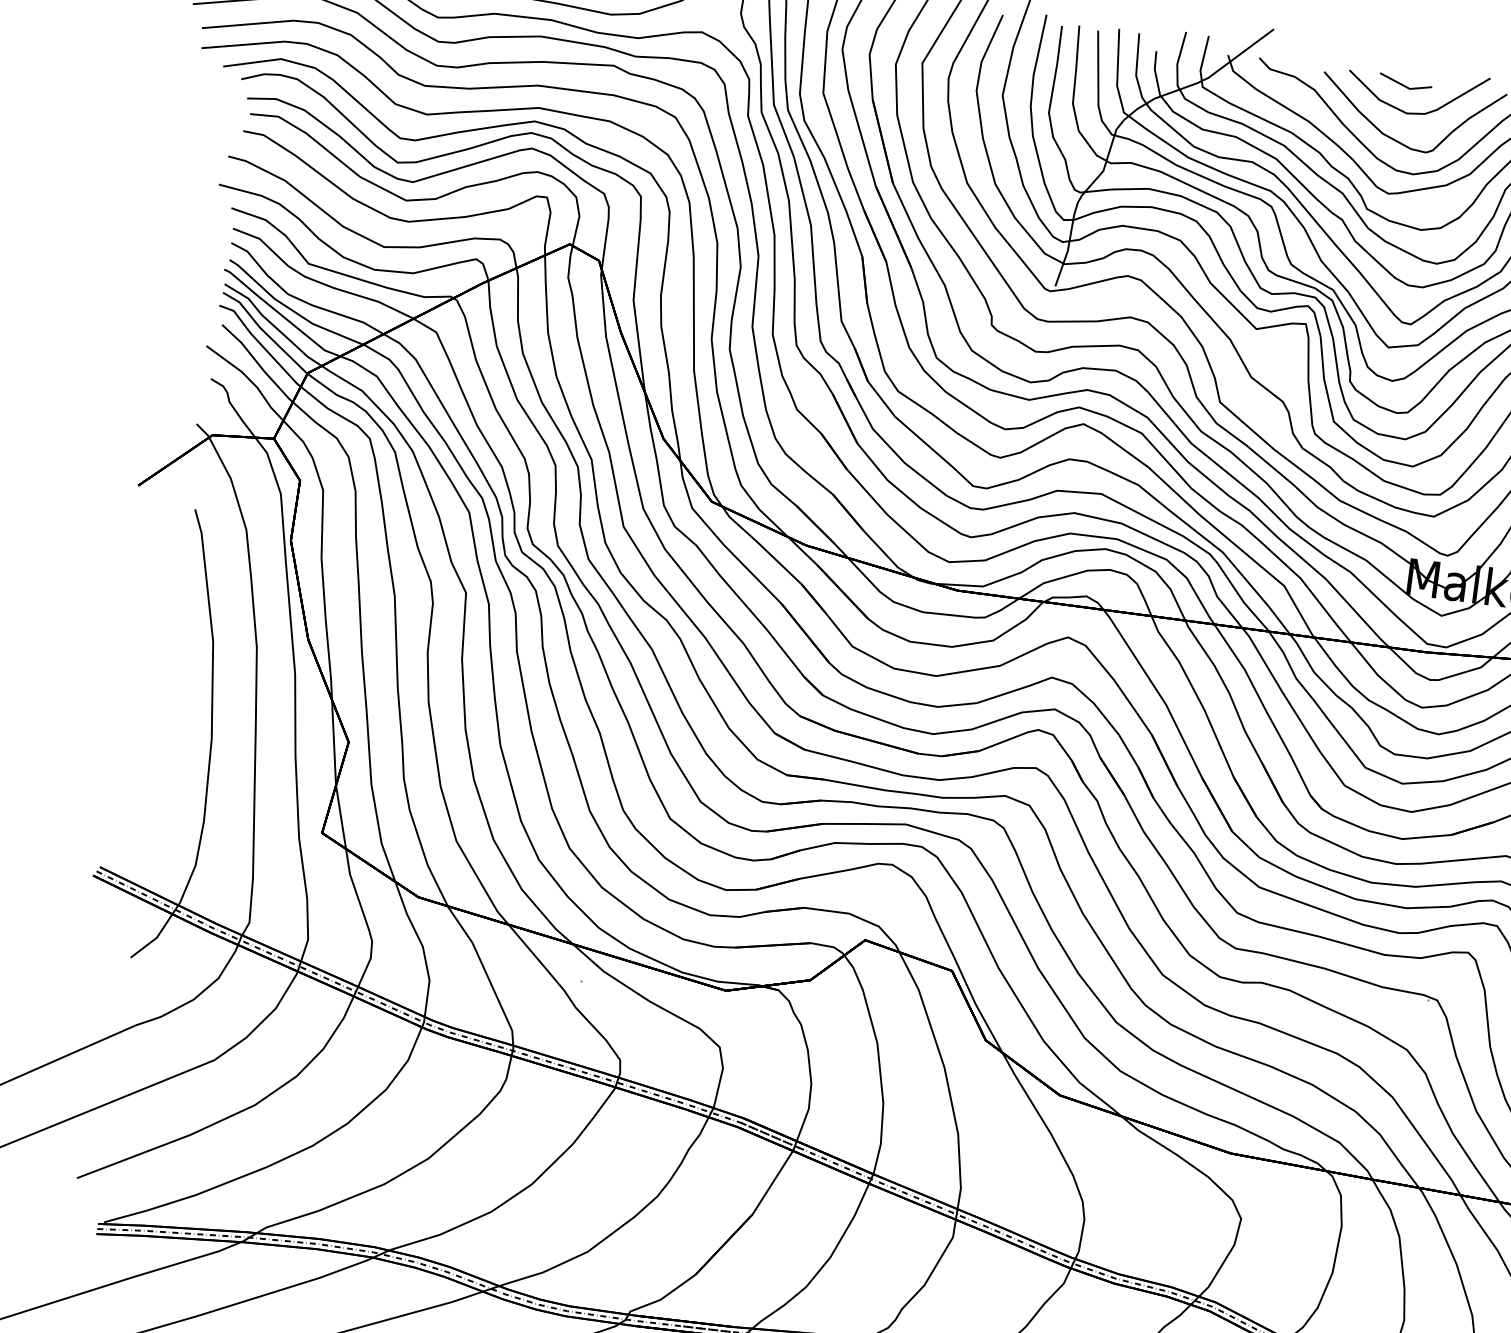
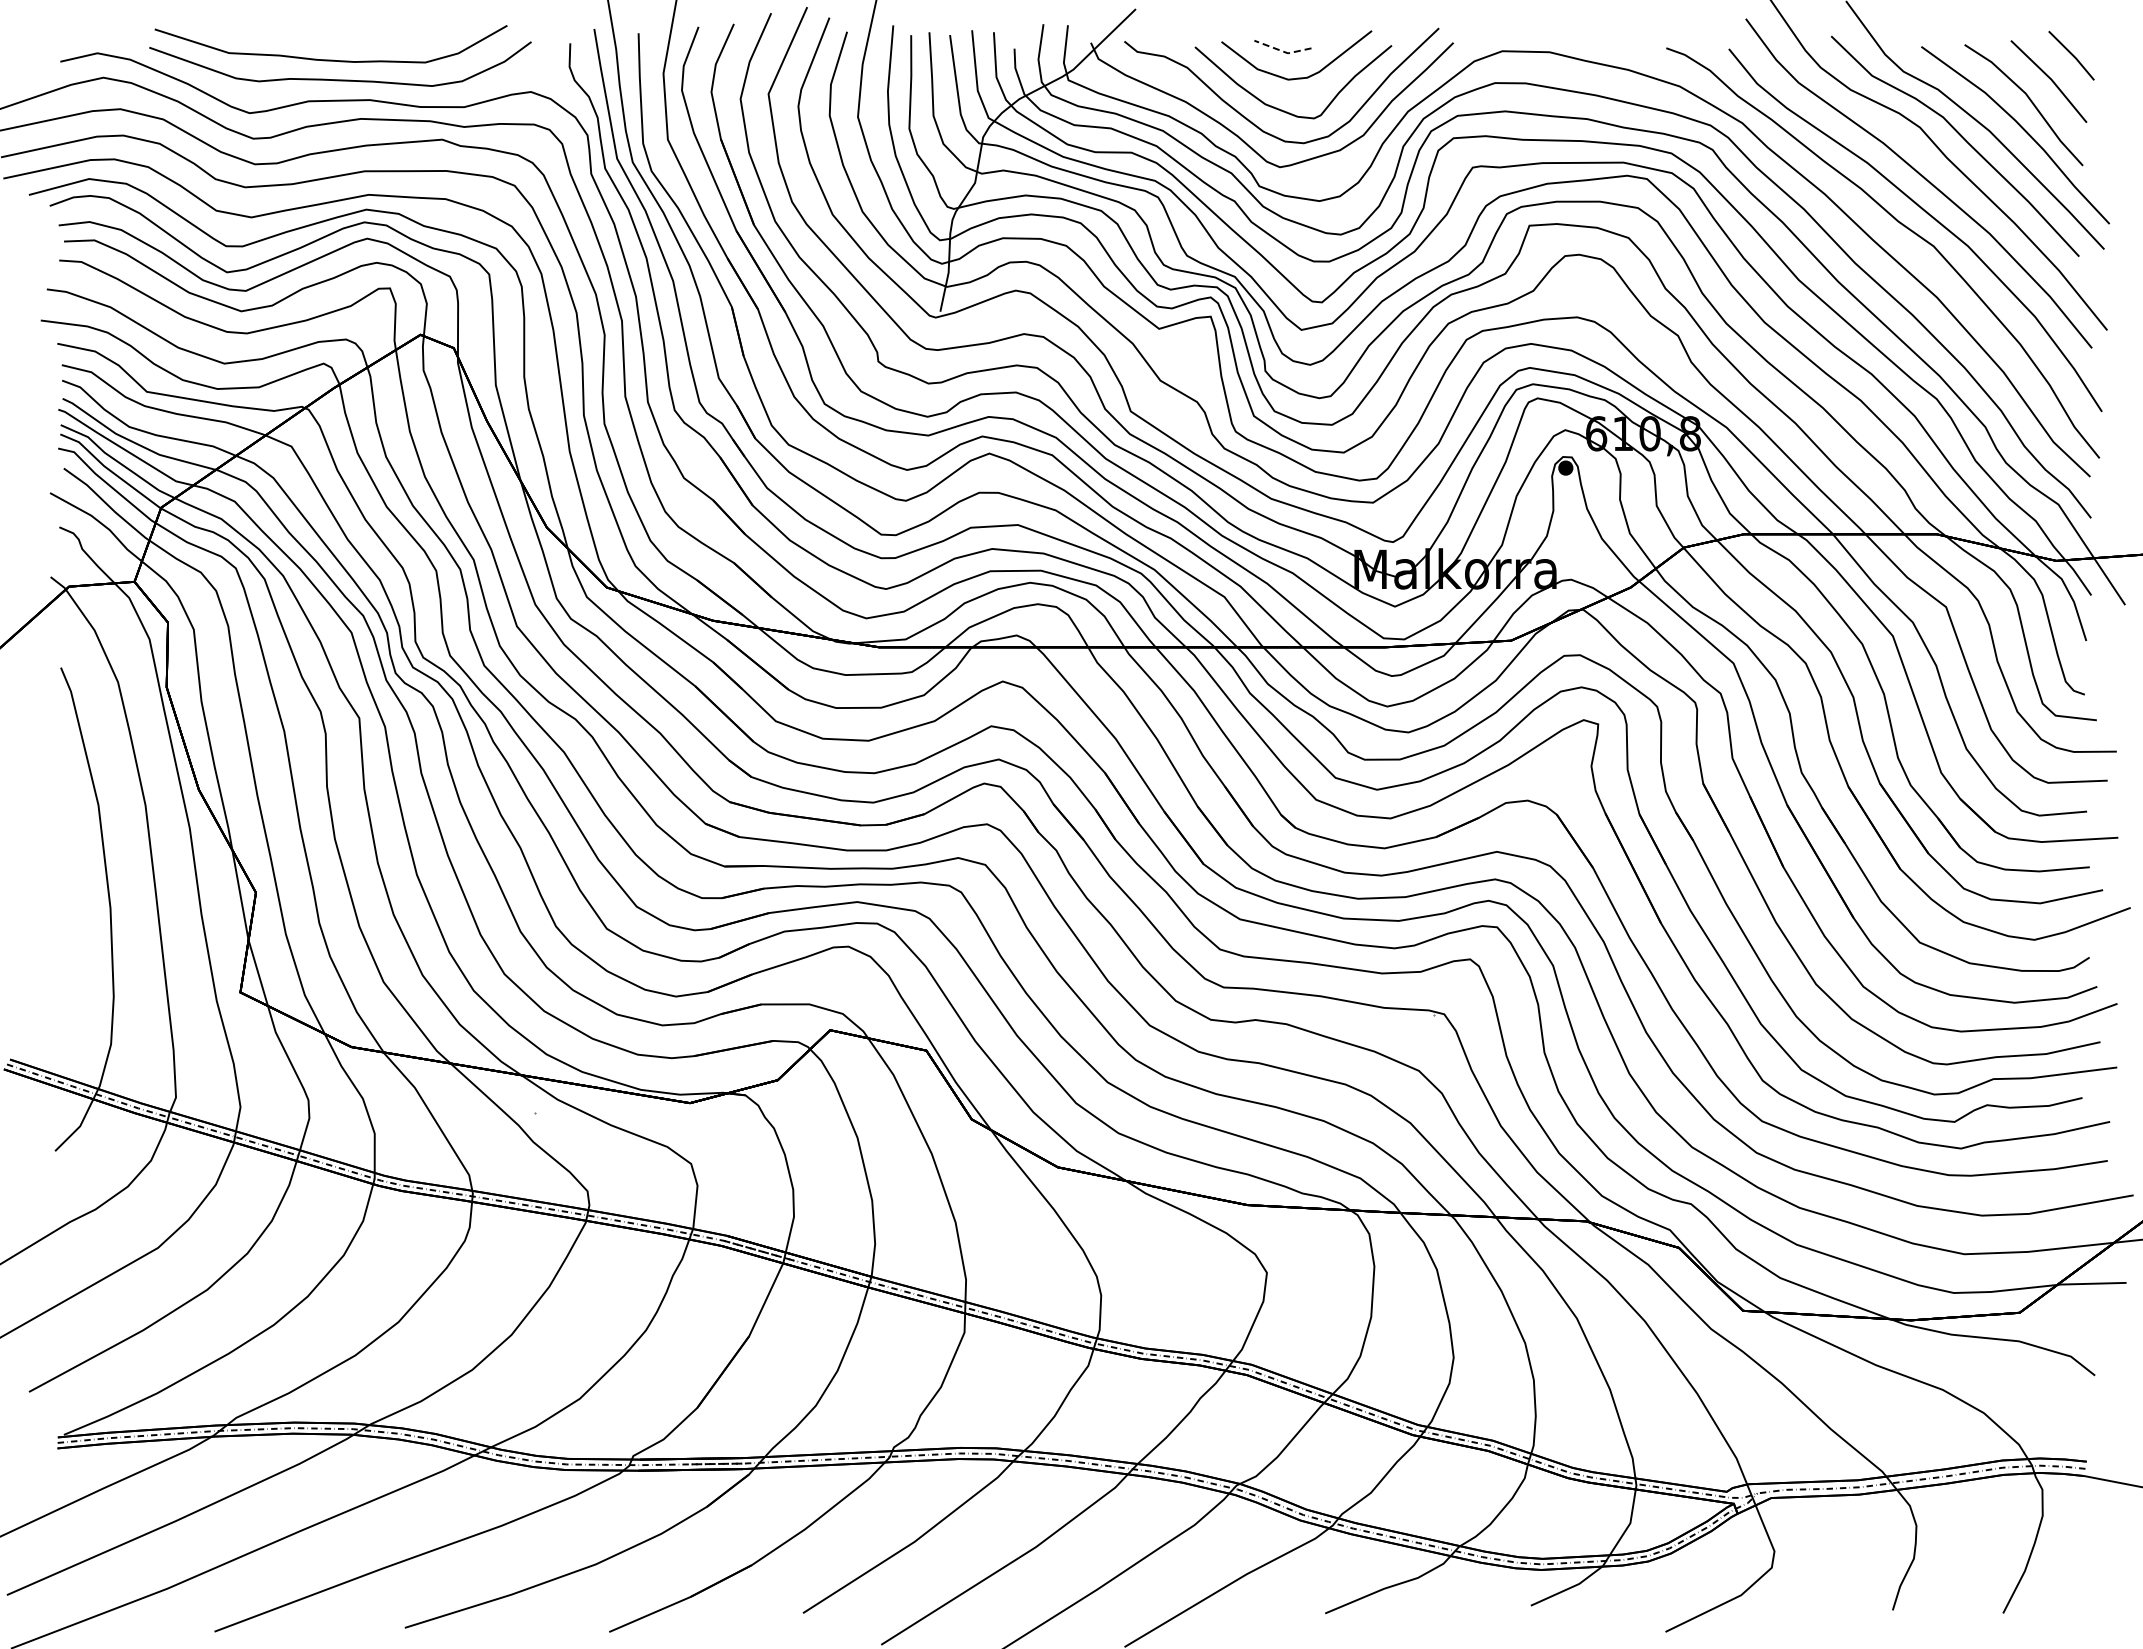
line: (1404, 86) -> (1282, 51), solid -> dashed

